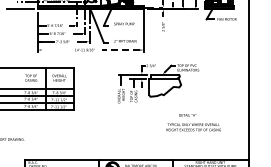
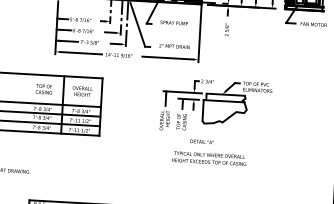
line: (56, 50) -> (80, 53), added
line: (121, 50) -> (168, 58), dashed -> solid
text: (193, 122) -> (209, 152), moved

